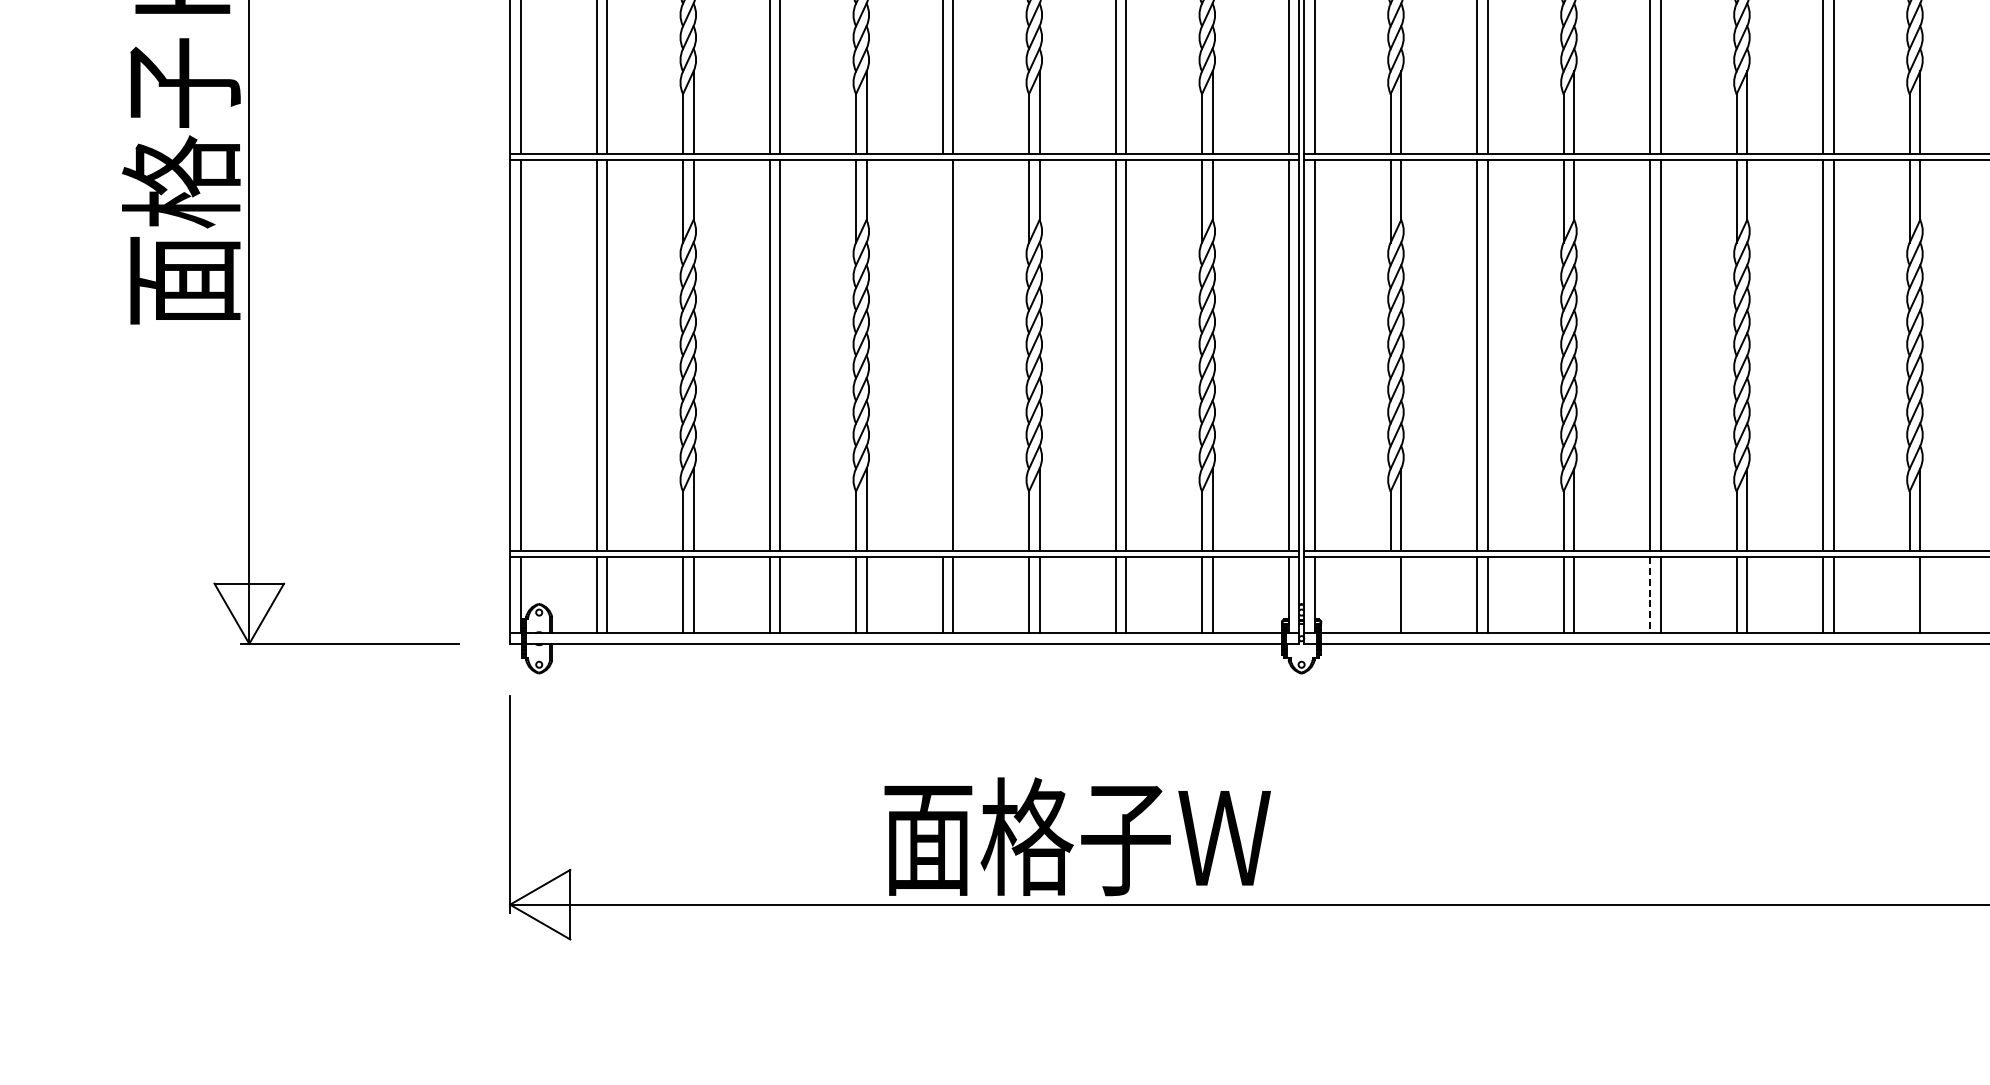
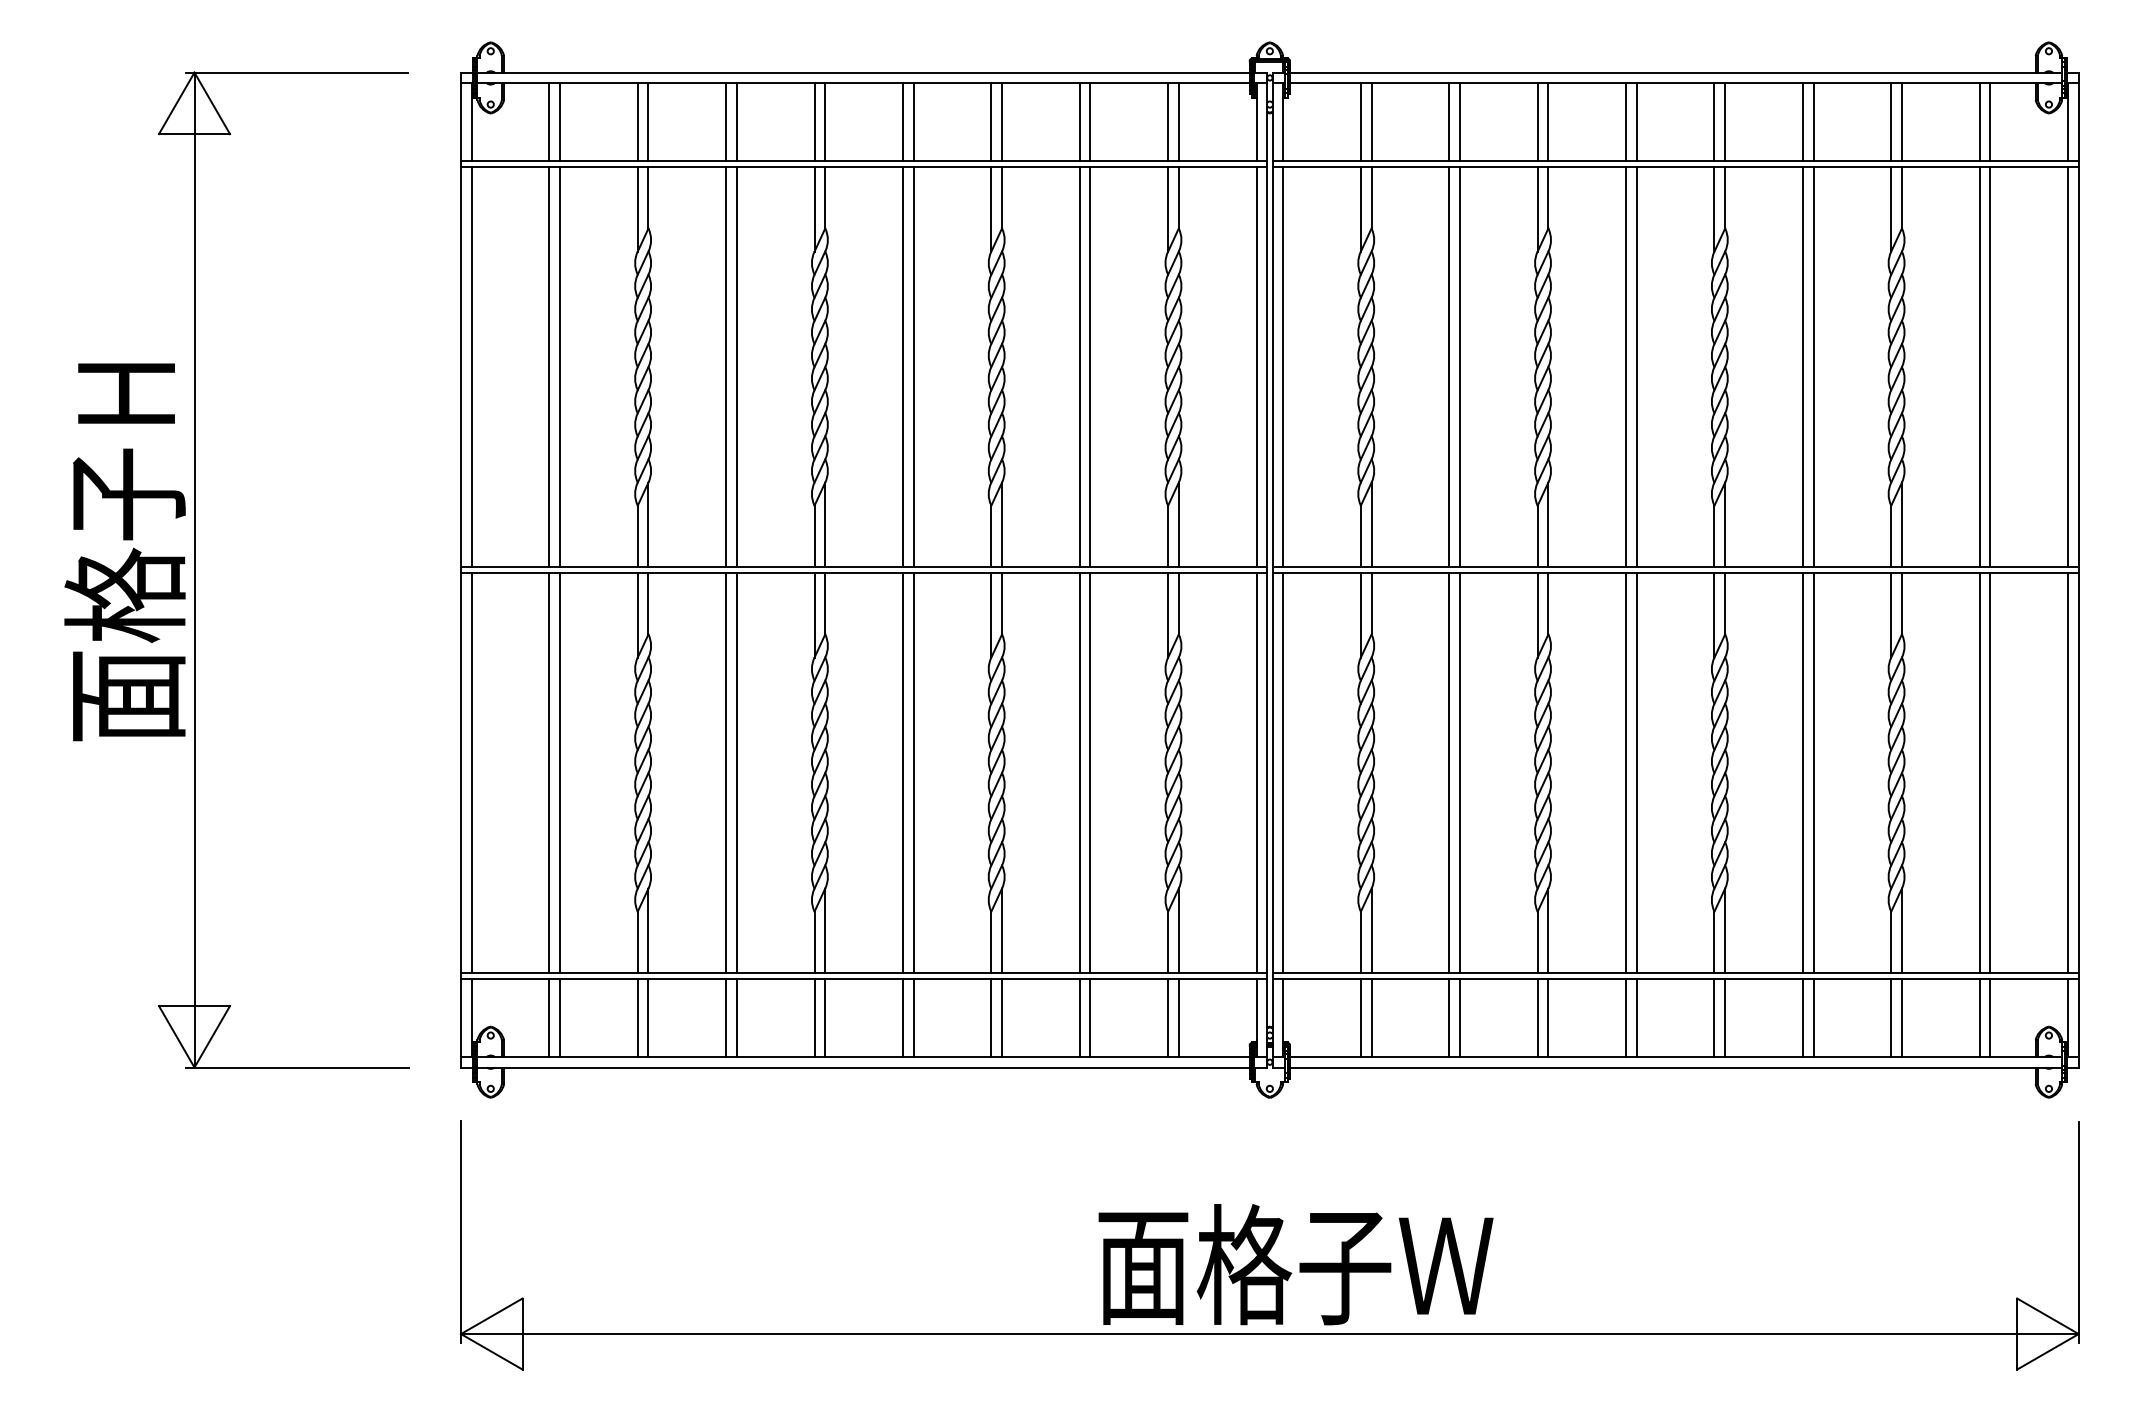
line: (942, 355) -> (902, 772), added
line: (1390, 594) -> (1360, 1017), added
line: (1909, 594) -> (1891, 1017), added
line: (1650, 595) -> (1626, 1018), dashed -> solid
text: (1077, 836) -> (1295, 1264), moved

